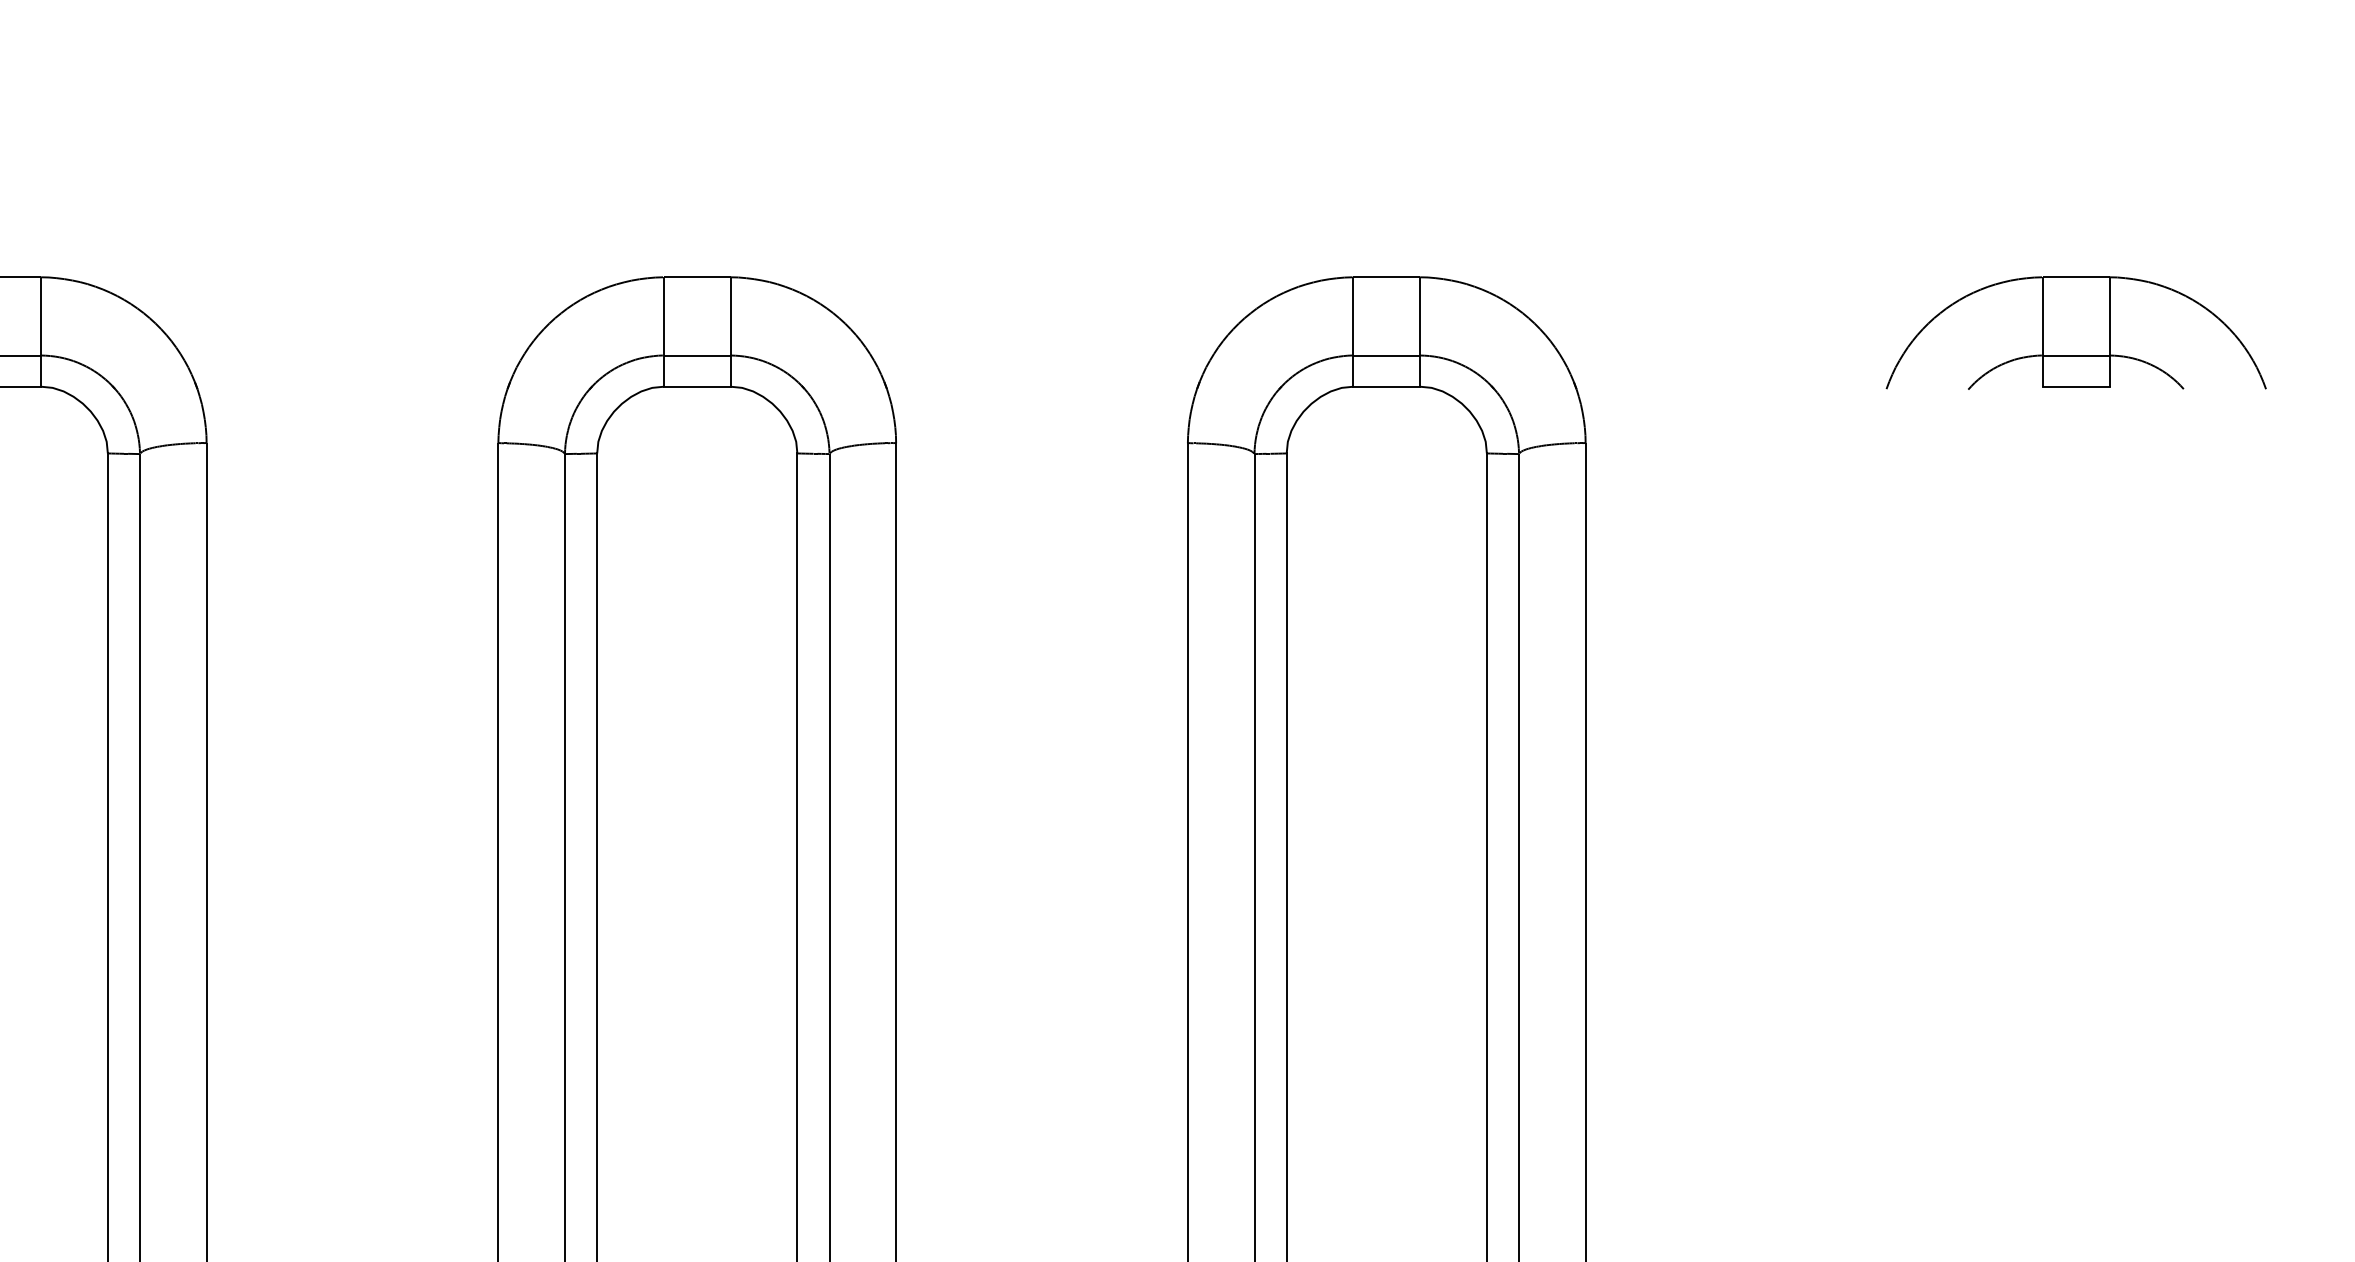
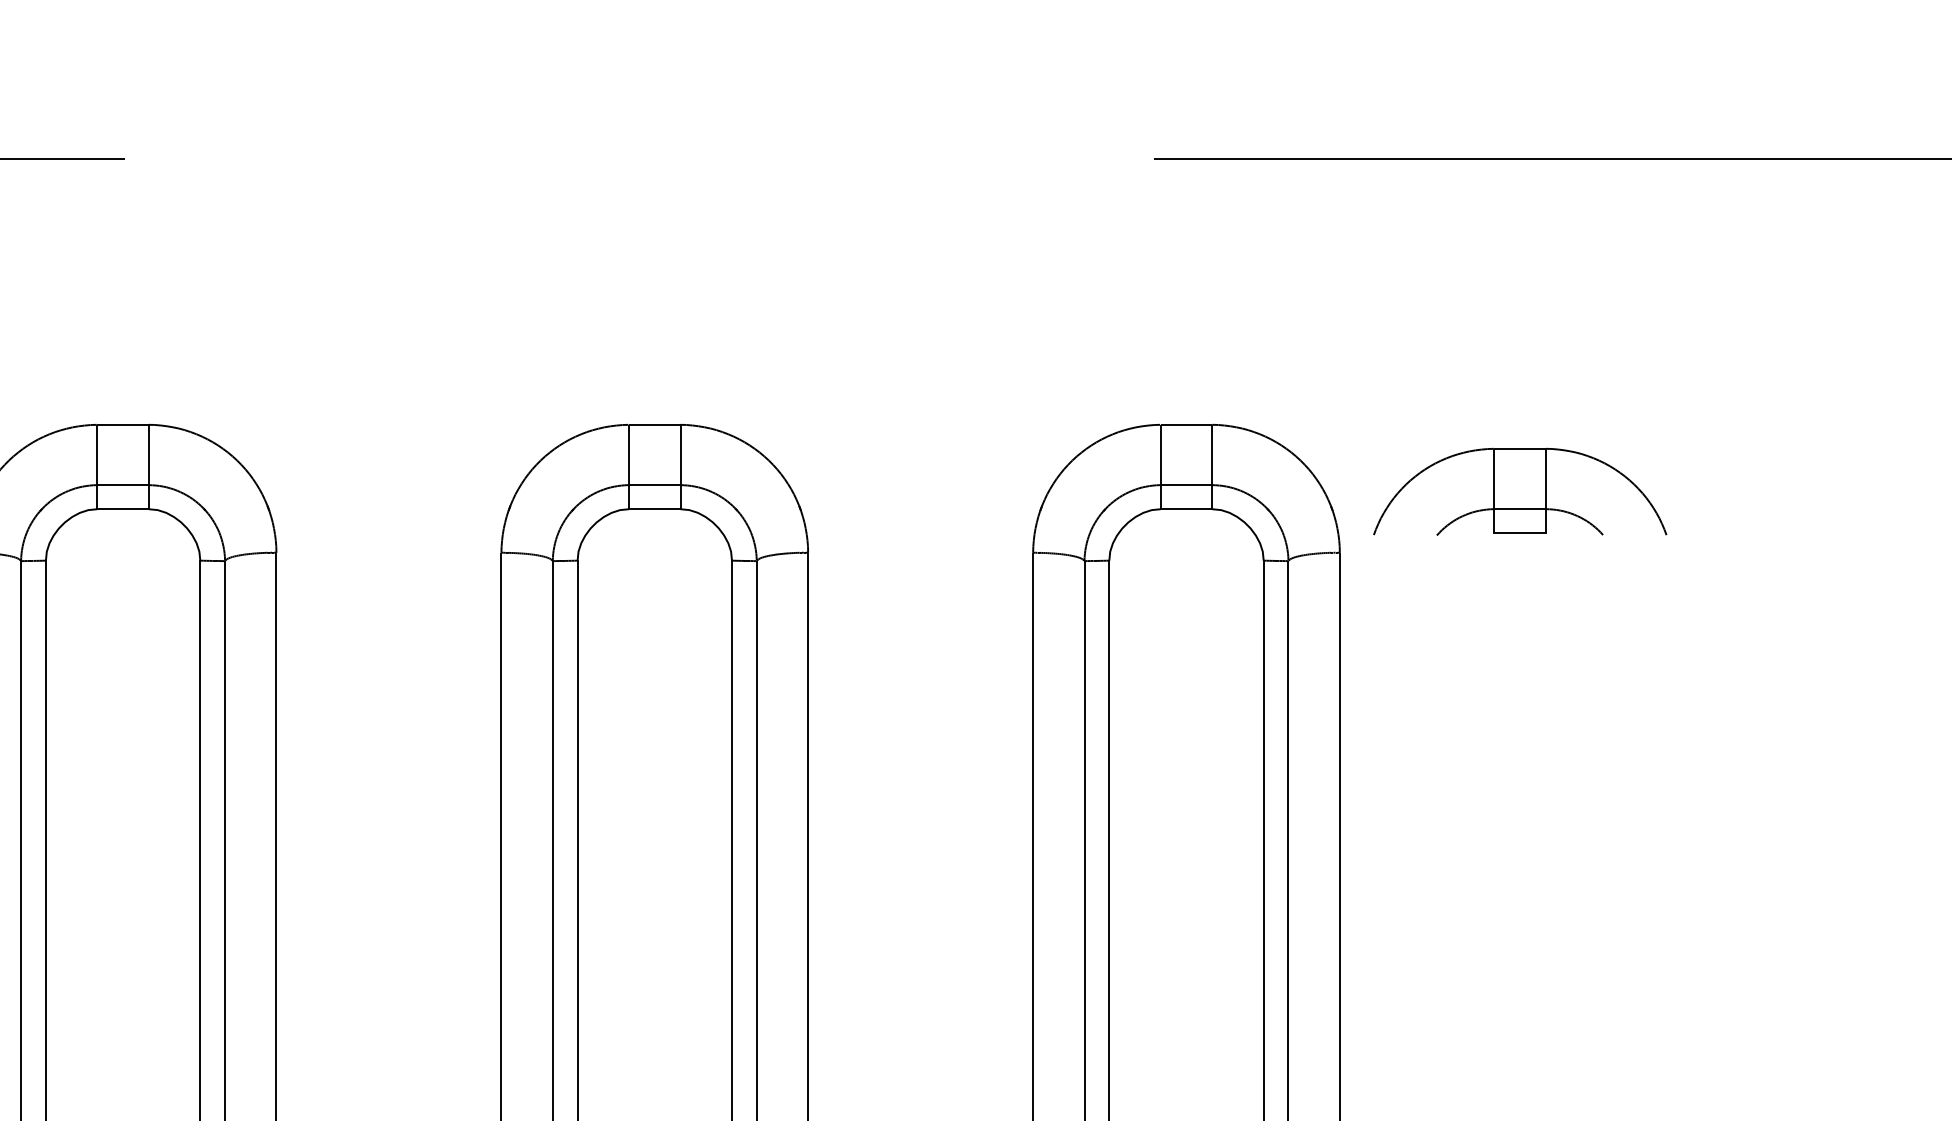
part: (2076, 332) -> (1520, 491), moved

